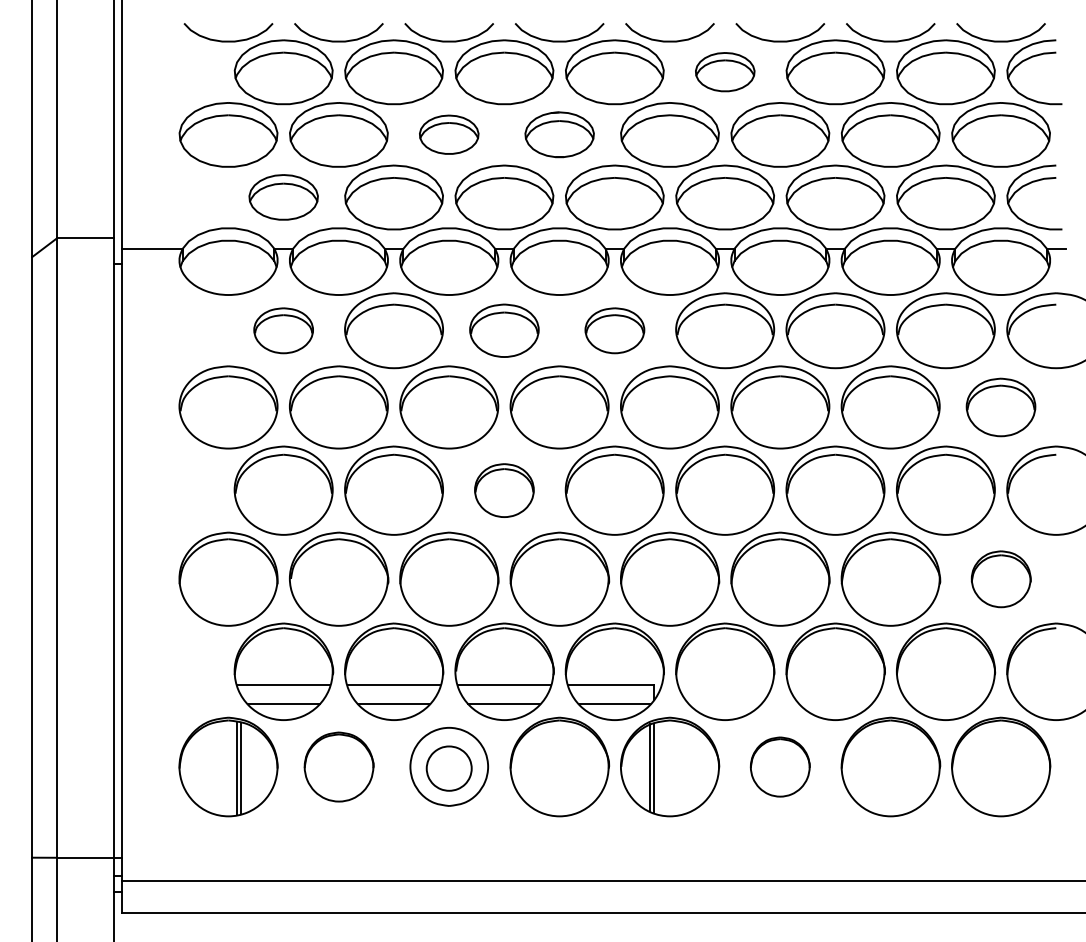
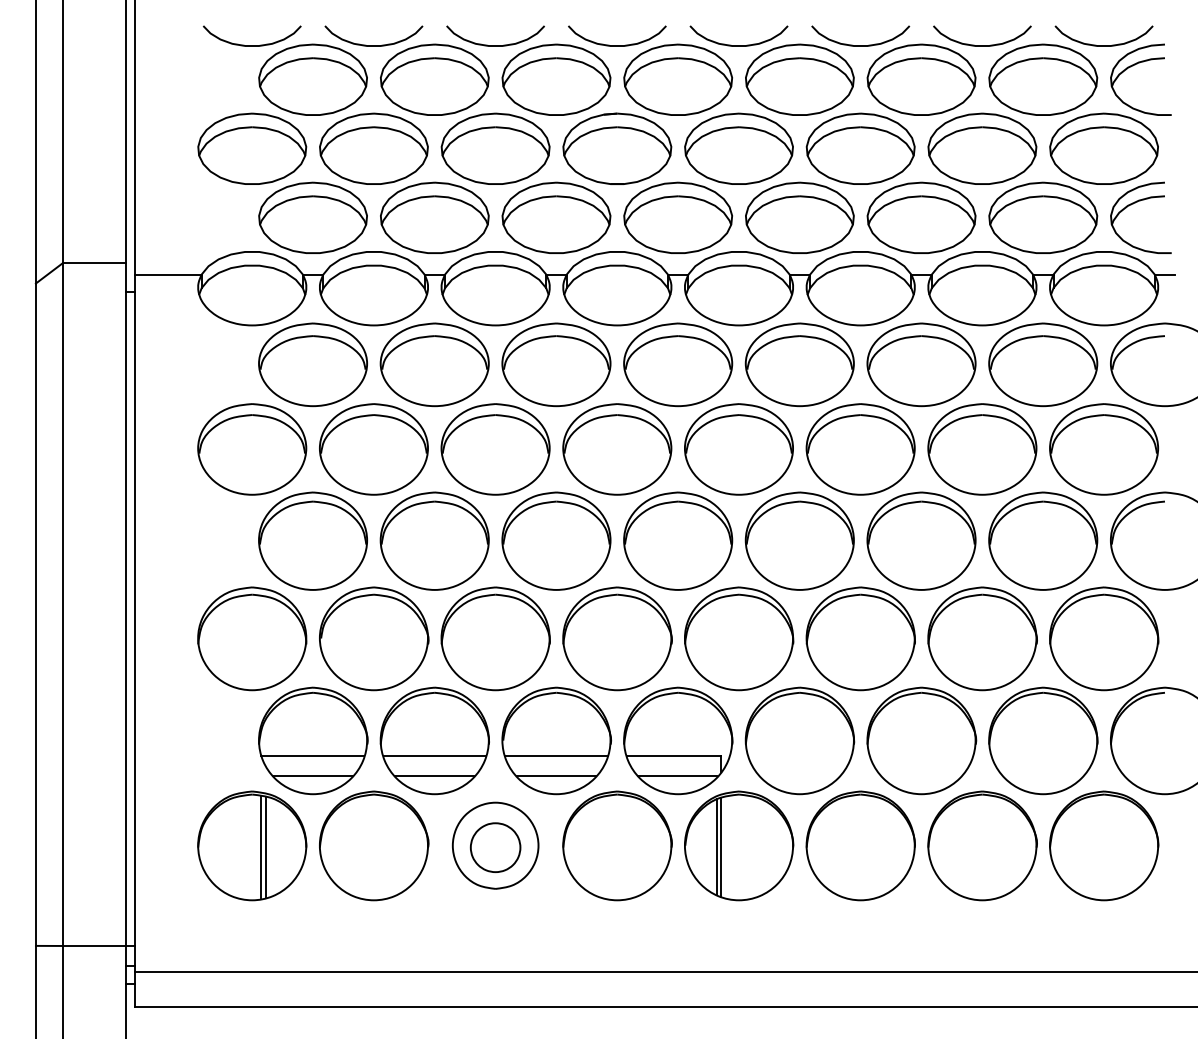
part: (724, 71) -> (799, 79), size x1.67
part: (449, 134) -> (495, 148), size x1.67
part: (559, 134) -> (617, 148), size x1.43
part: (283, 197) -> (312, 217), size x1.43
part: (283, 330) -> (312, 364), size x1.67
part: (504, 330) -> (556, 364), size x1.43
part: (615, 330) -> (678, 364), size x1.67
part: (1000, 407) -> (1103, 449), size x1.43
part: (504, 490) -> (556, 540), size x1.67
part: (1001, 578) -> (1104, 638), size x1.67
part: (339, 766) -> (374, 845), size x1.43
part: (780, 766) -> (860, 845), size x1.67

